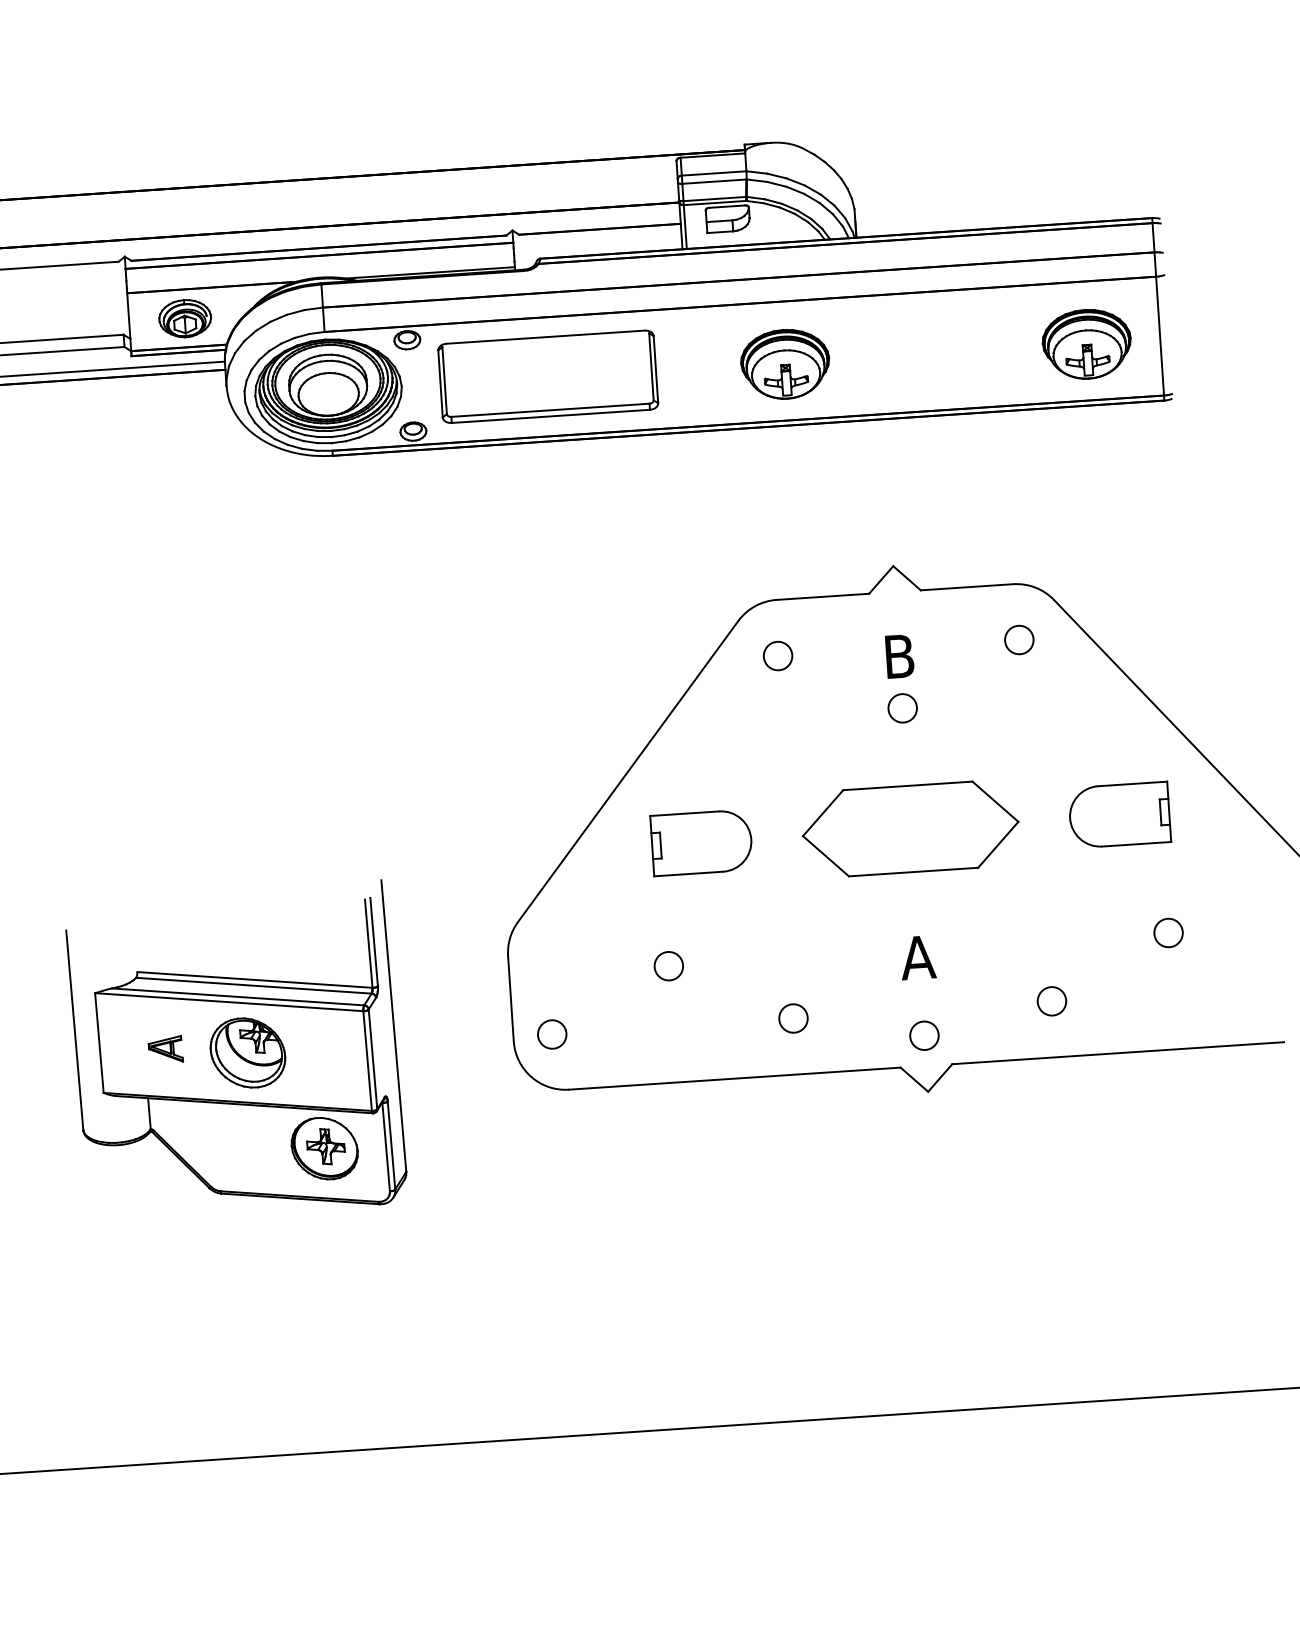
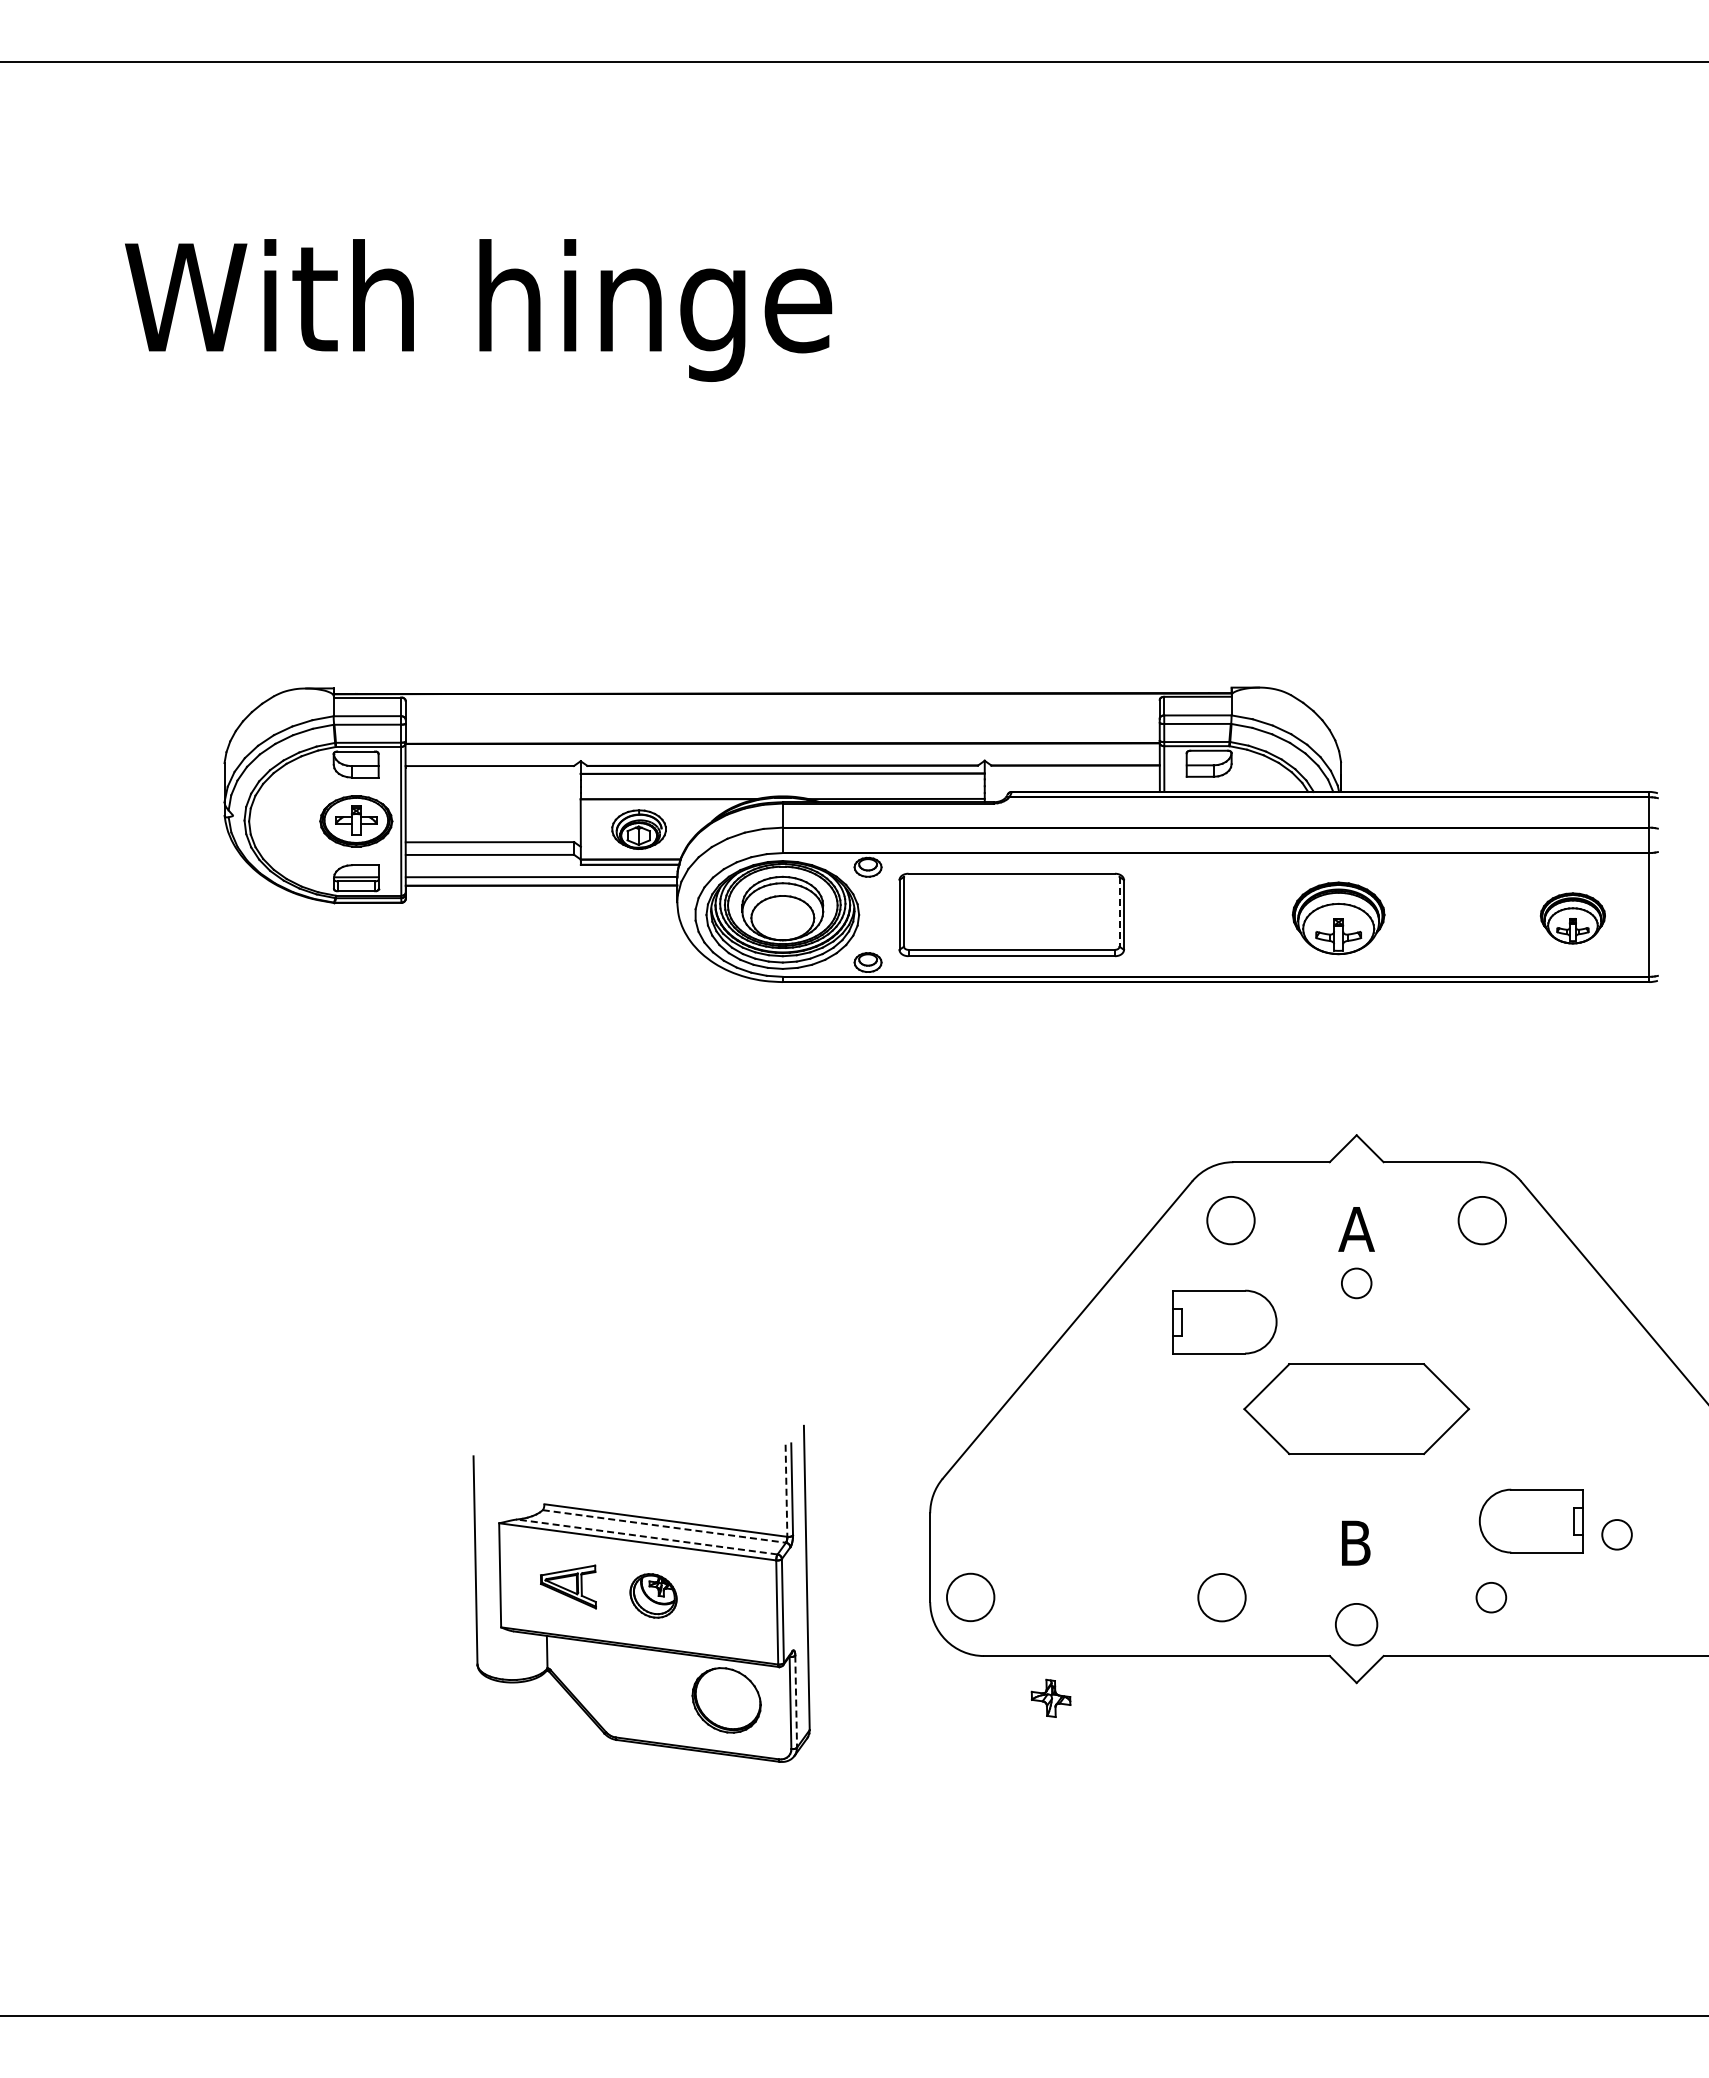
part: (1086, 344) -> (1572, 918), size x0.7
part: (785, 364) -> (1338, 918), moved
line: (651, 366) -> (1119, 911), solid -> dashed
circle: (1019, 639) -> (1482, 1220), size x1.6
circle: (777, 656) -> (1230, 1220), size x1.6
text: (899, 656) -> (1356, 1229), B -> A
part: (1118, 814) -> (1530, 1520), moved
part: (701, 842) -> (1224, 1321), moved
line: (368, 944) -> (786, 1491), solid -> dashed
text: (918, 957) -> (1355, 1542), A -> B
circle: (668, 965) -> (1095, 1534), removed
line: (253, 985) -> (664, 1526), solid -> dashed
line: (237, 996) -> (646, 1536), solid -> dashed
circle: (792, 1018) -> (1221, 1597), size x1.6
circle: (552, 1034) -> (970, 1597), size x1.6
circle: (924, 1035) -> (1356, 1624), size x1.4
part: (165, 1049) -> (568, 1586), size x1.6
part: (247, 1052) -> (653, 1595), size x0.6
part: (325, 1145) -> (1050, 1697), moved
line: (391, 1146) -> (796, 1702), solid -> dashed

